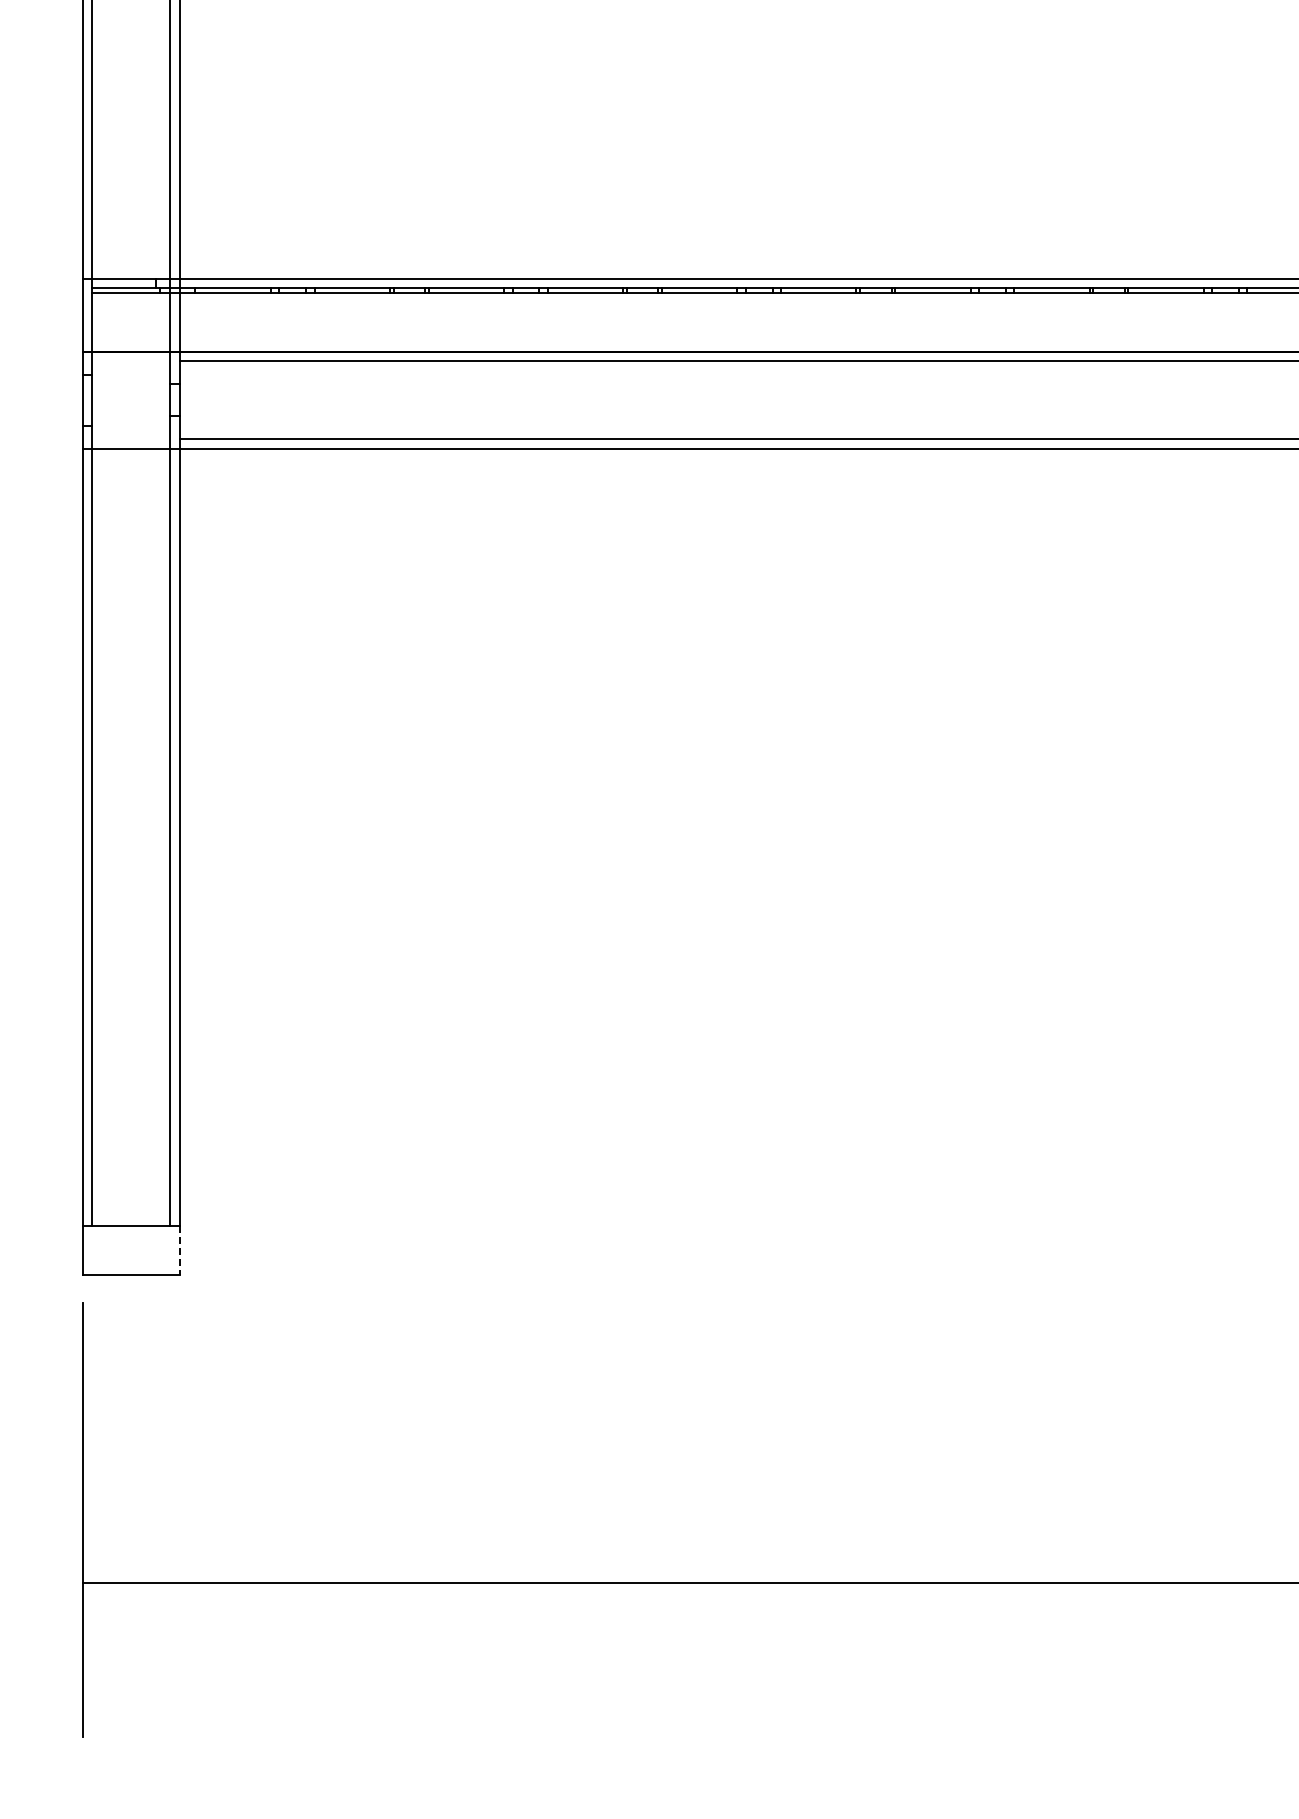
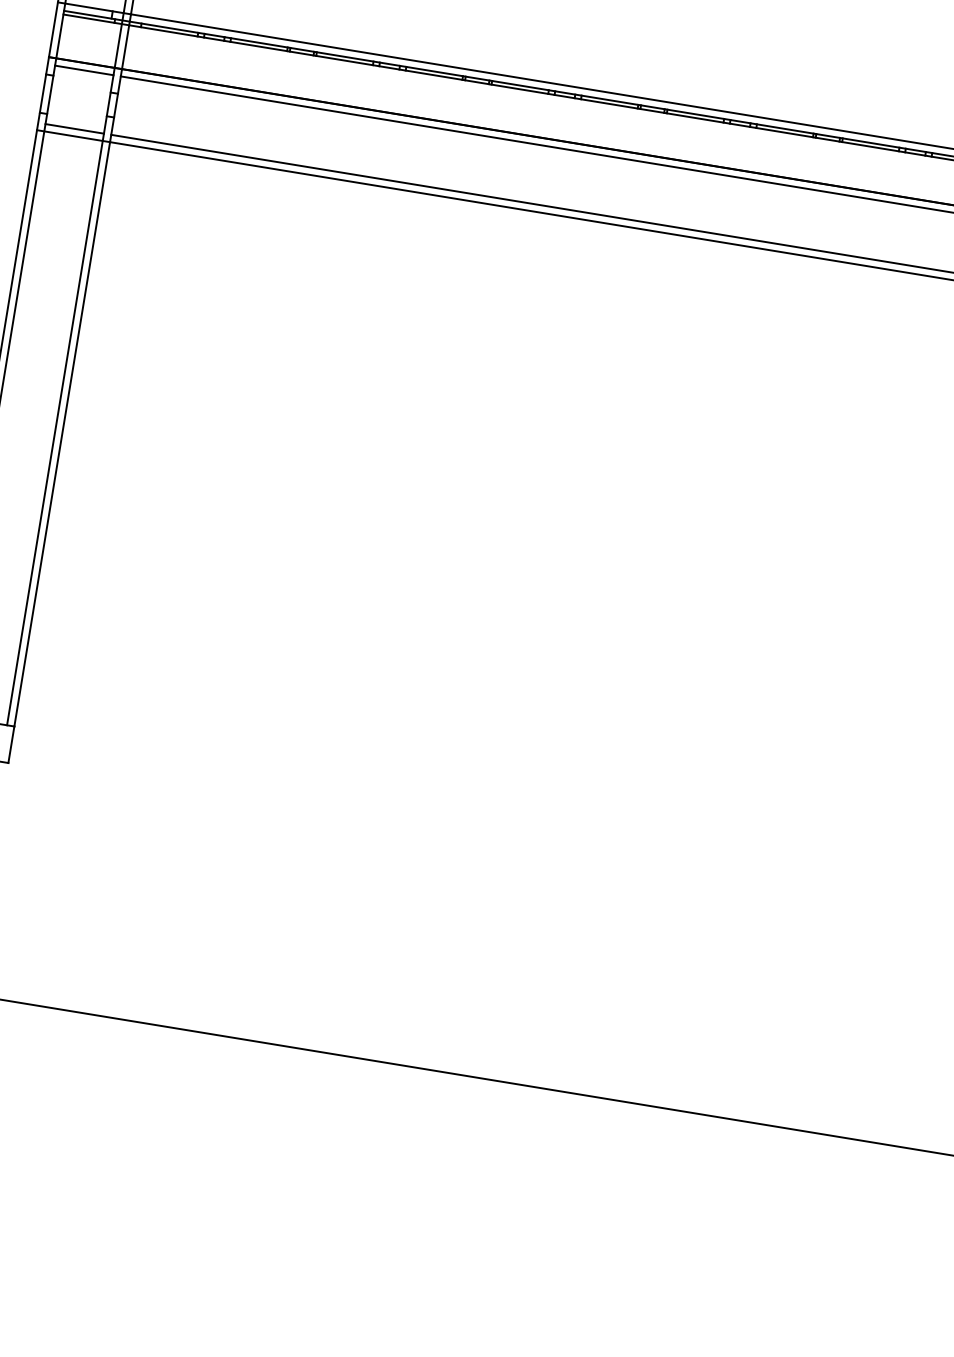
line: (131, 361) -> (84, 70), added
line: (131, 439) -> (74, 129), added
line: (179, 1251) -> (11, 745), dashed -> solid

